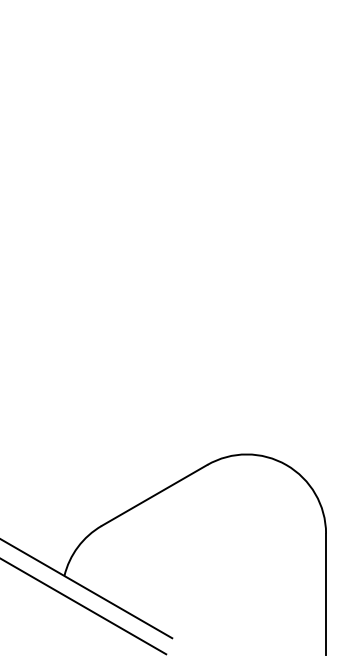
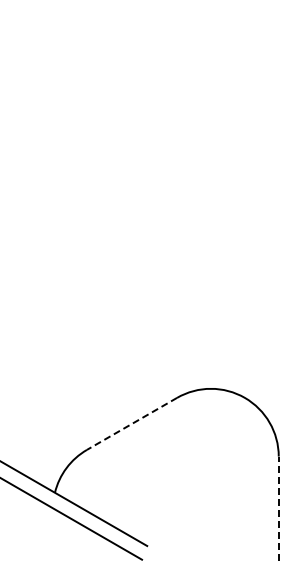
line: (153, 496) -> (131, 424), solid -> dashed
line: (325, 594) -> (278, 508), solid -> dashed

